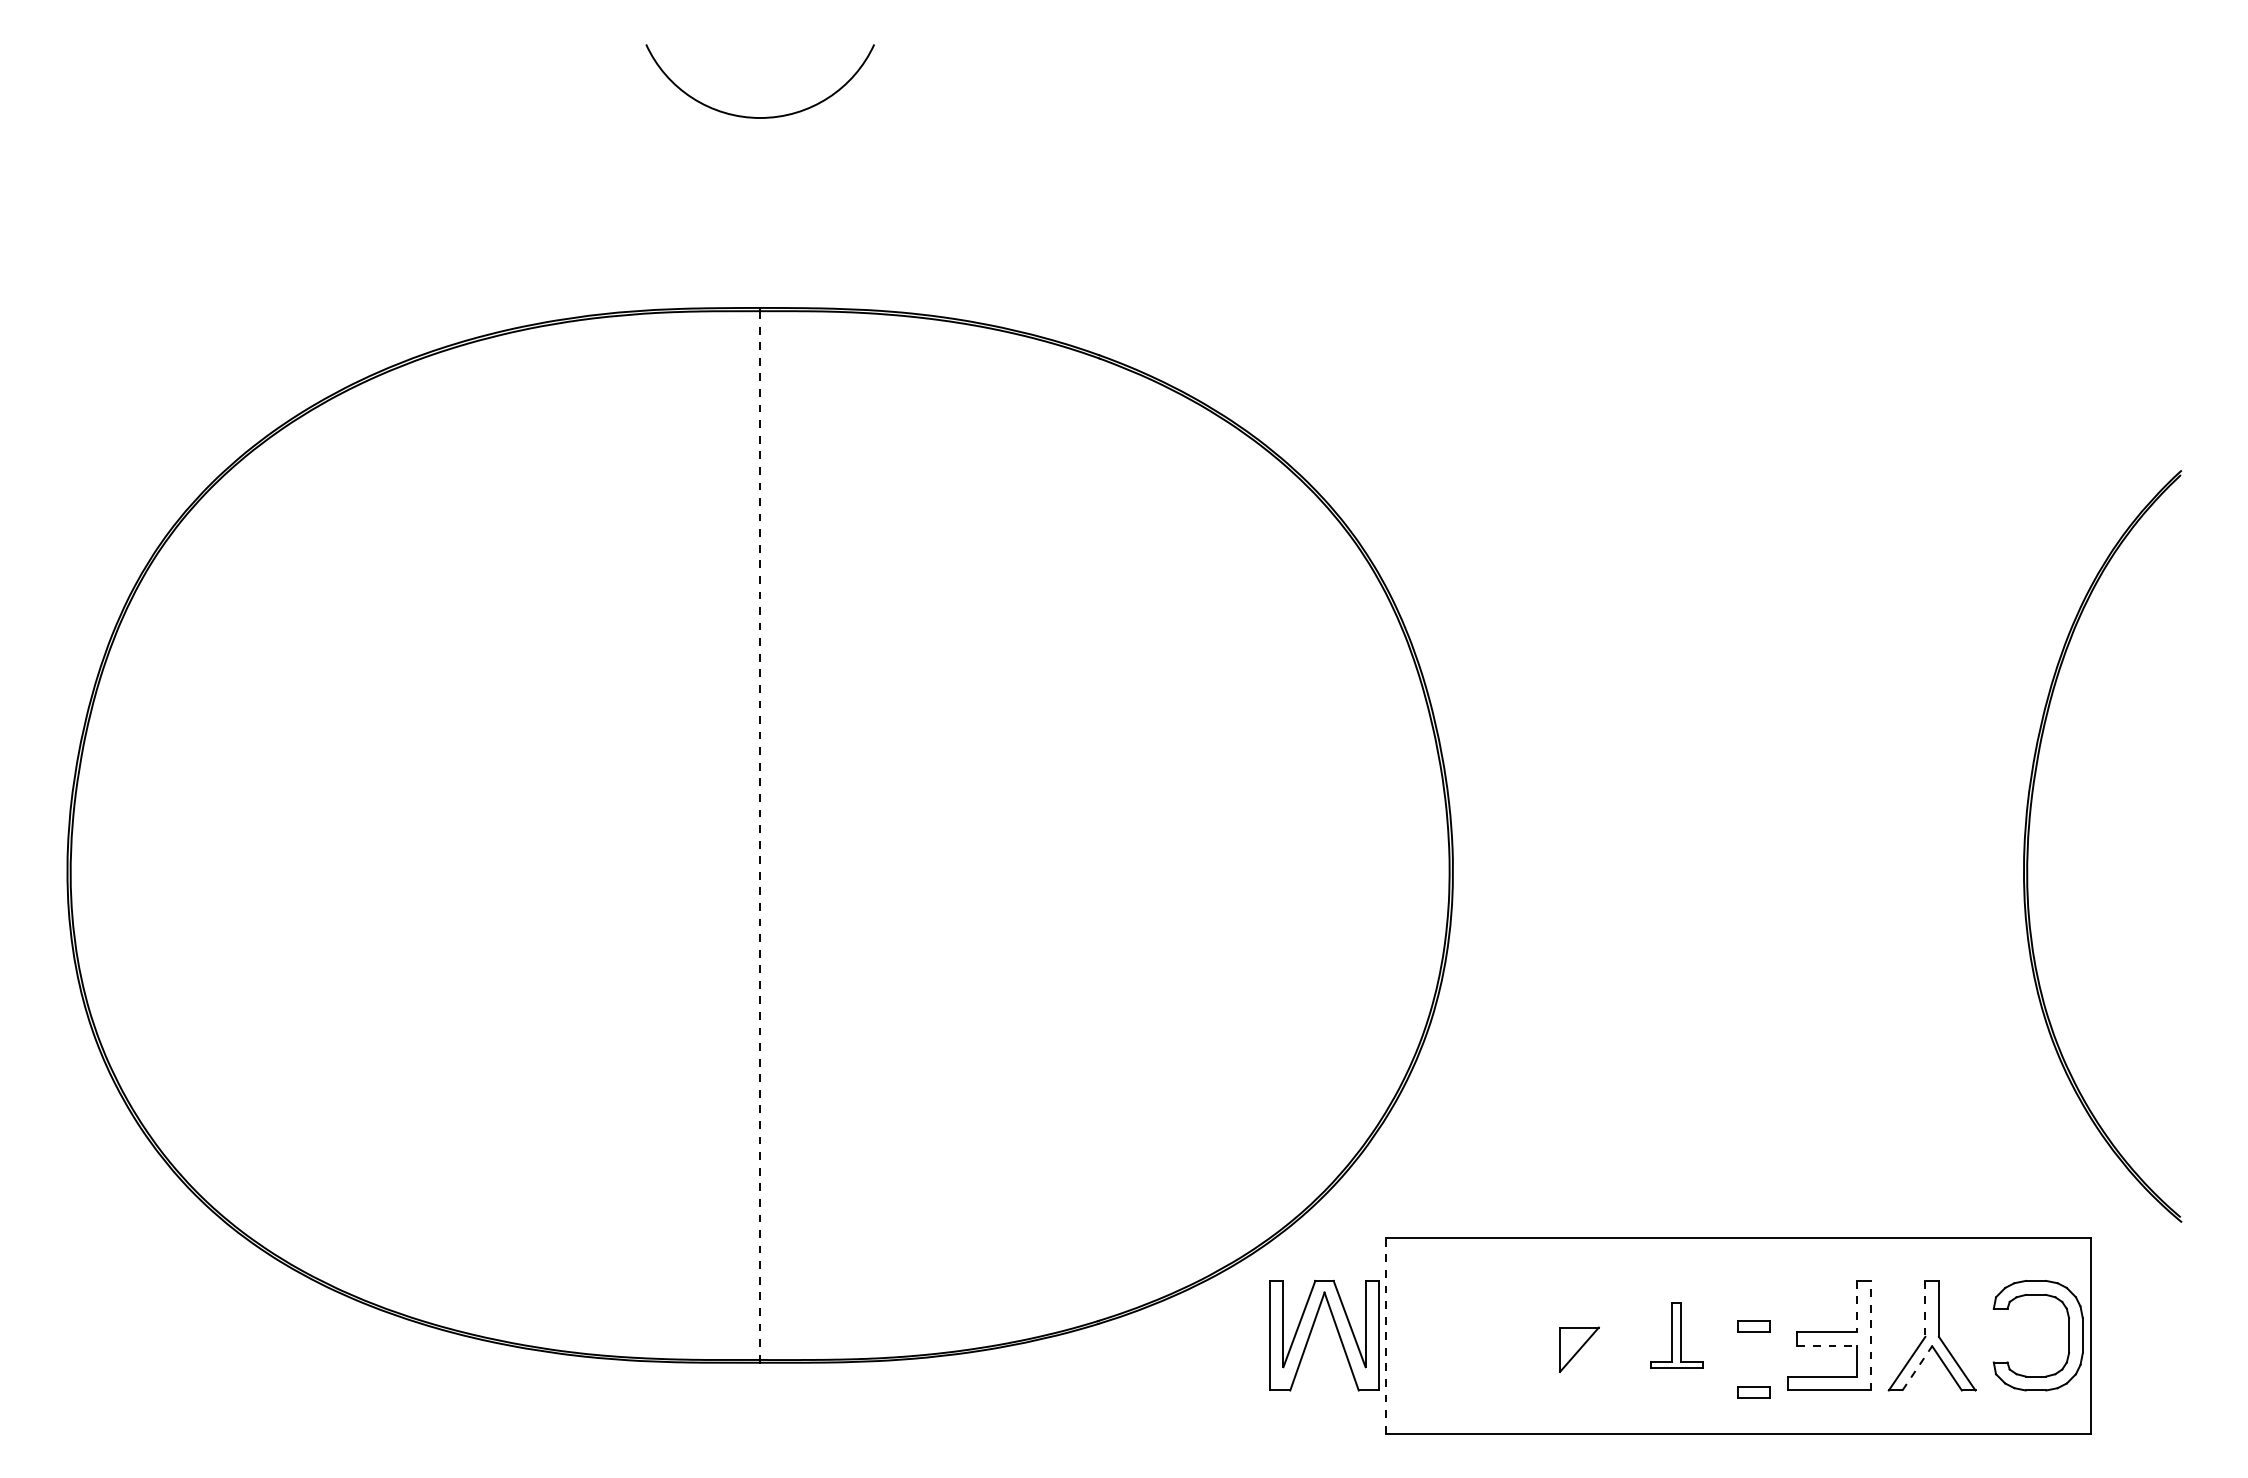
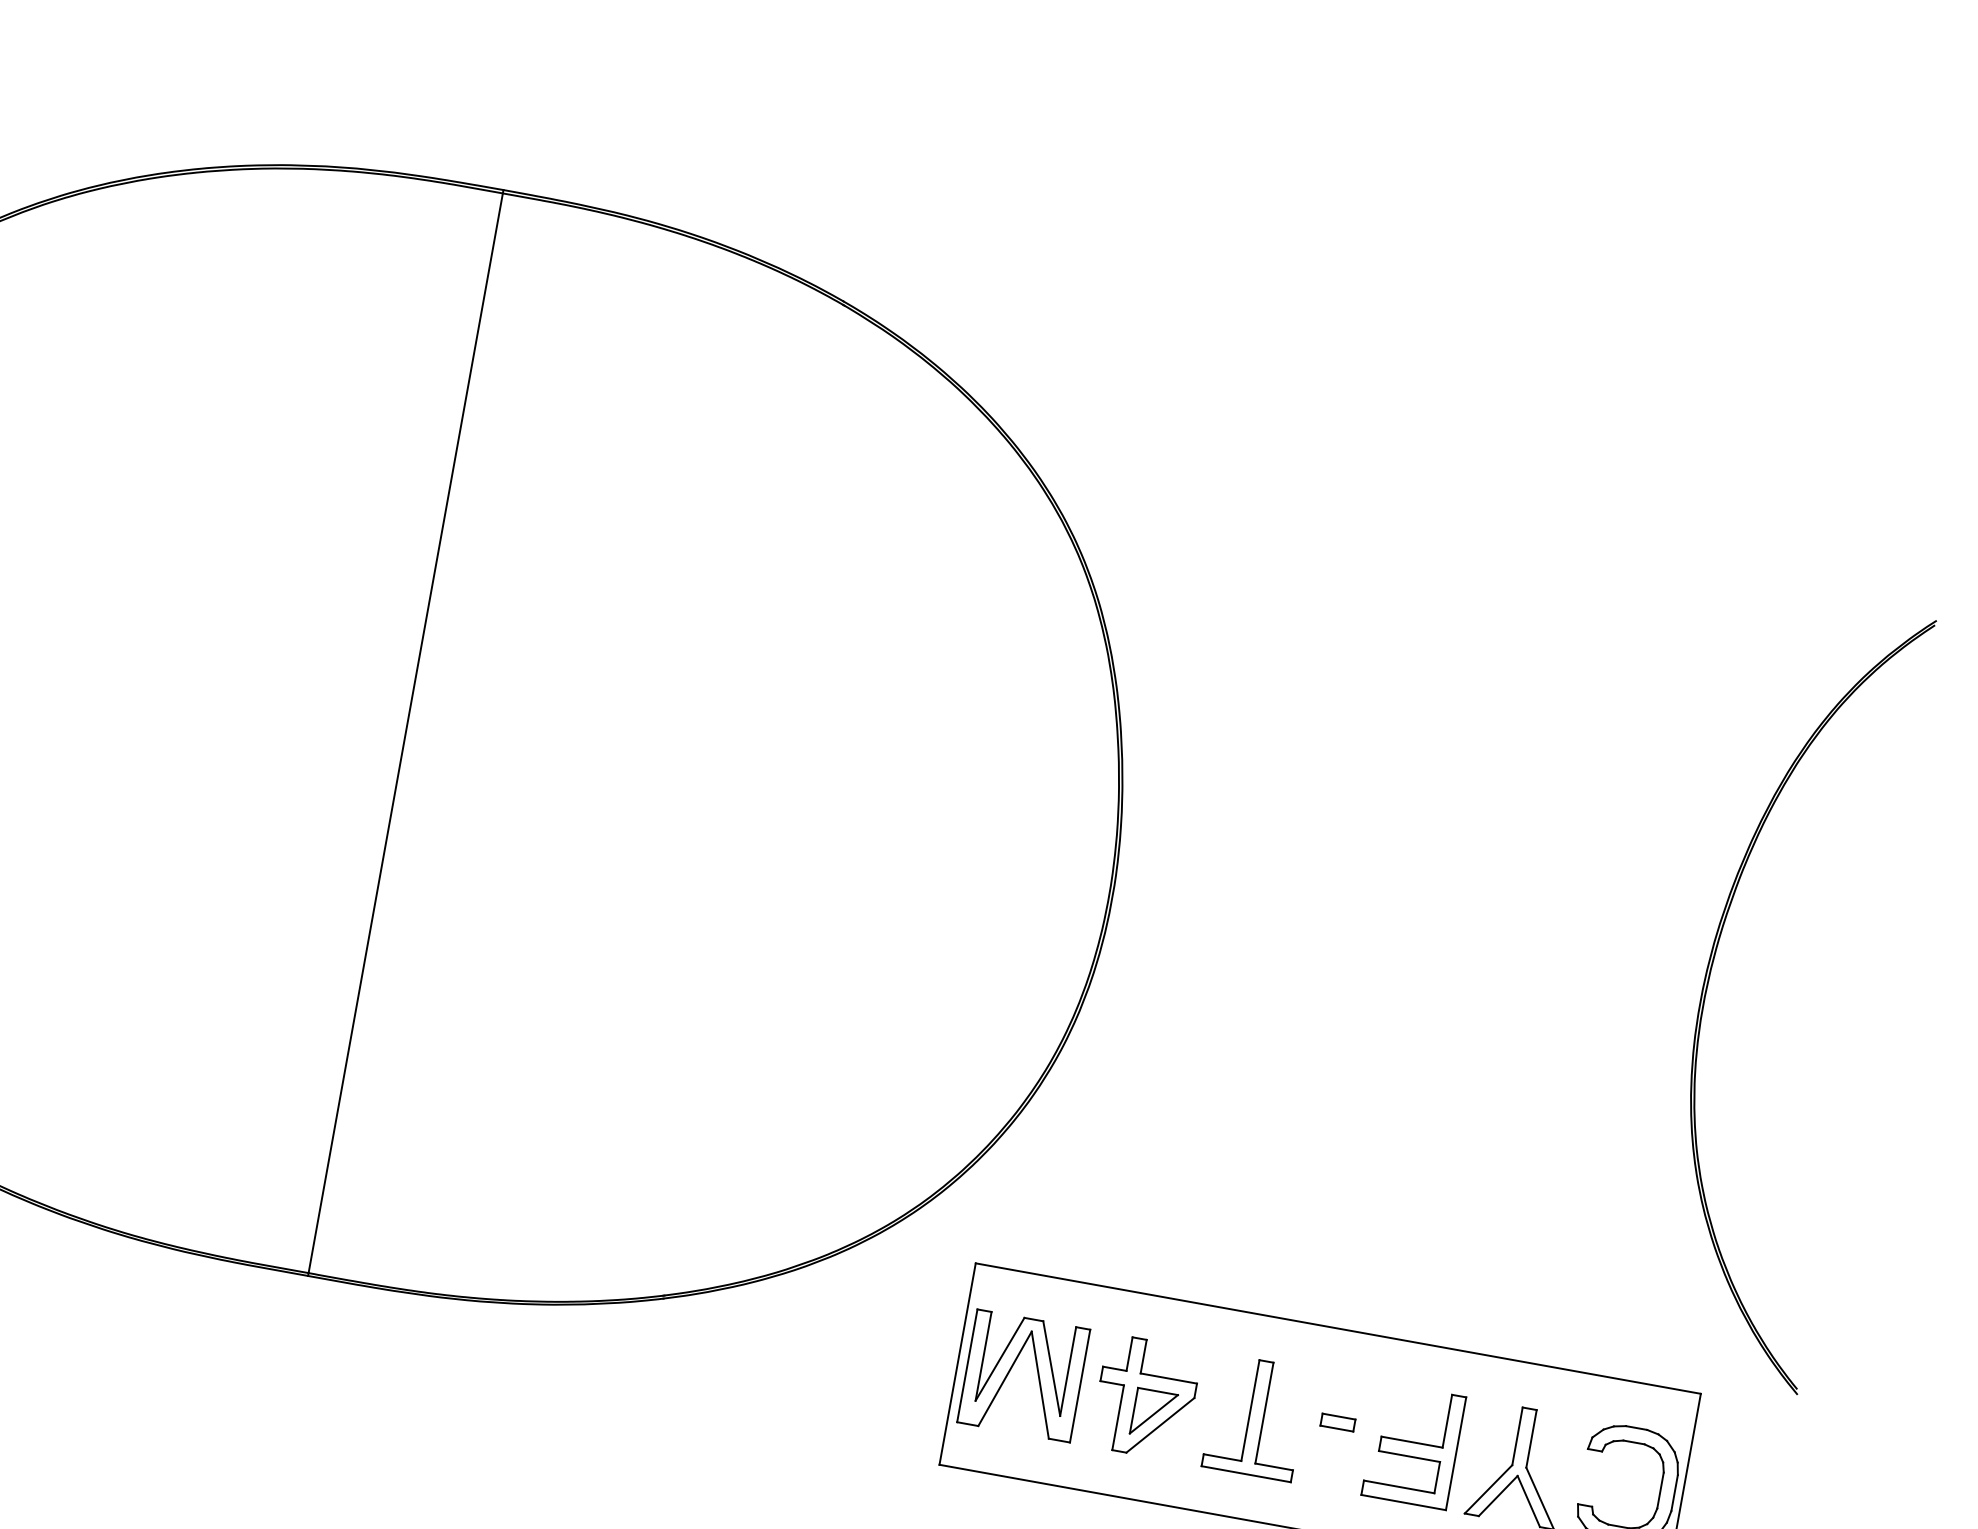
line: (760, 836) -> (405, 734), dashed -> solid
line: (1856, 1306) -> (1447, 1421), dashed -> solid
line: (1925, 1308) -> (1517, 1435), dashed -> solid
part: (1312, 1330) -> (1012, 1368), moved
line: (1386, 1335) -> (957, 1363), dashed -> solid
part: (1569, 1335) -> (1146, 1397), added
part: (1676, 1335) -> (1256, 1417), size x1.67
line: (1870, 1335) -> (1456, 1453), dashed -> solid
line: (1827, 1346) -> (1409, 1456), dashed -> solid
line: (1917, 1368) -> (1498, 1496), dashed -> solid
part: (1753, 1392) -> (1325, 1490), removed

